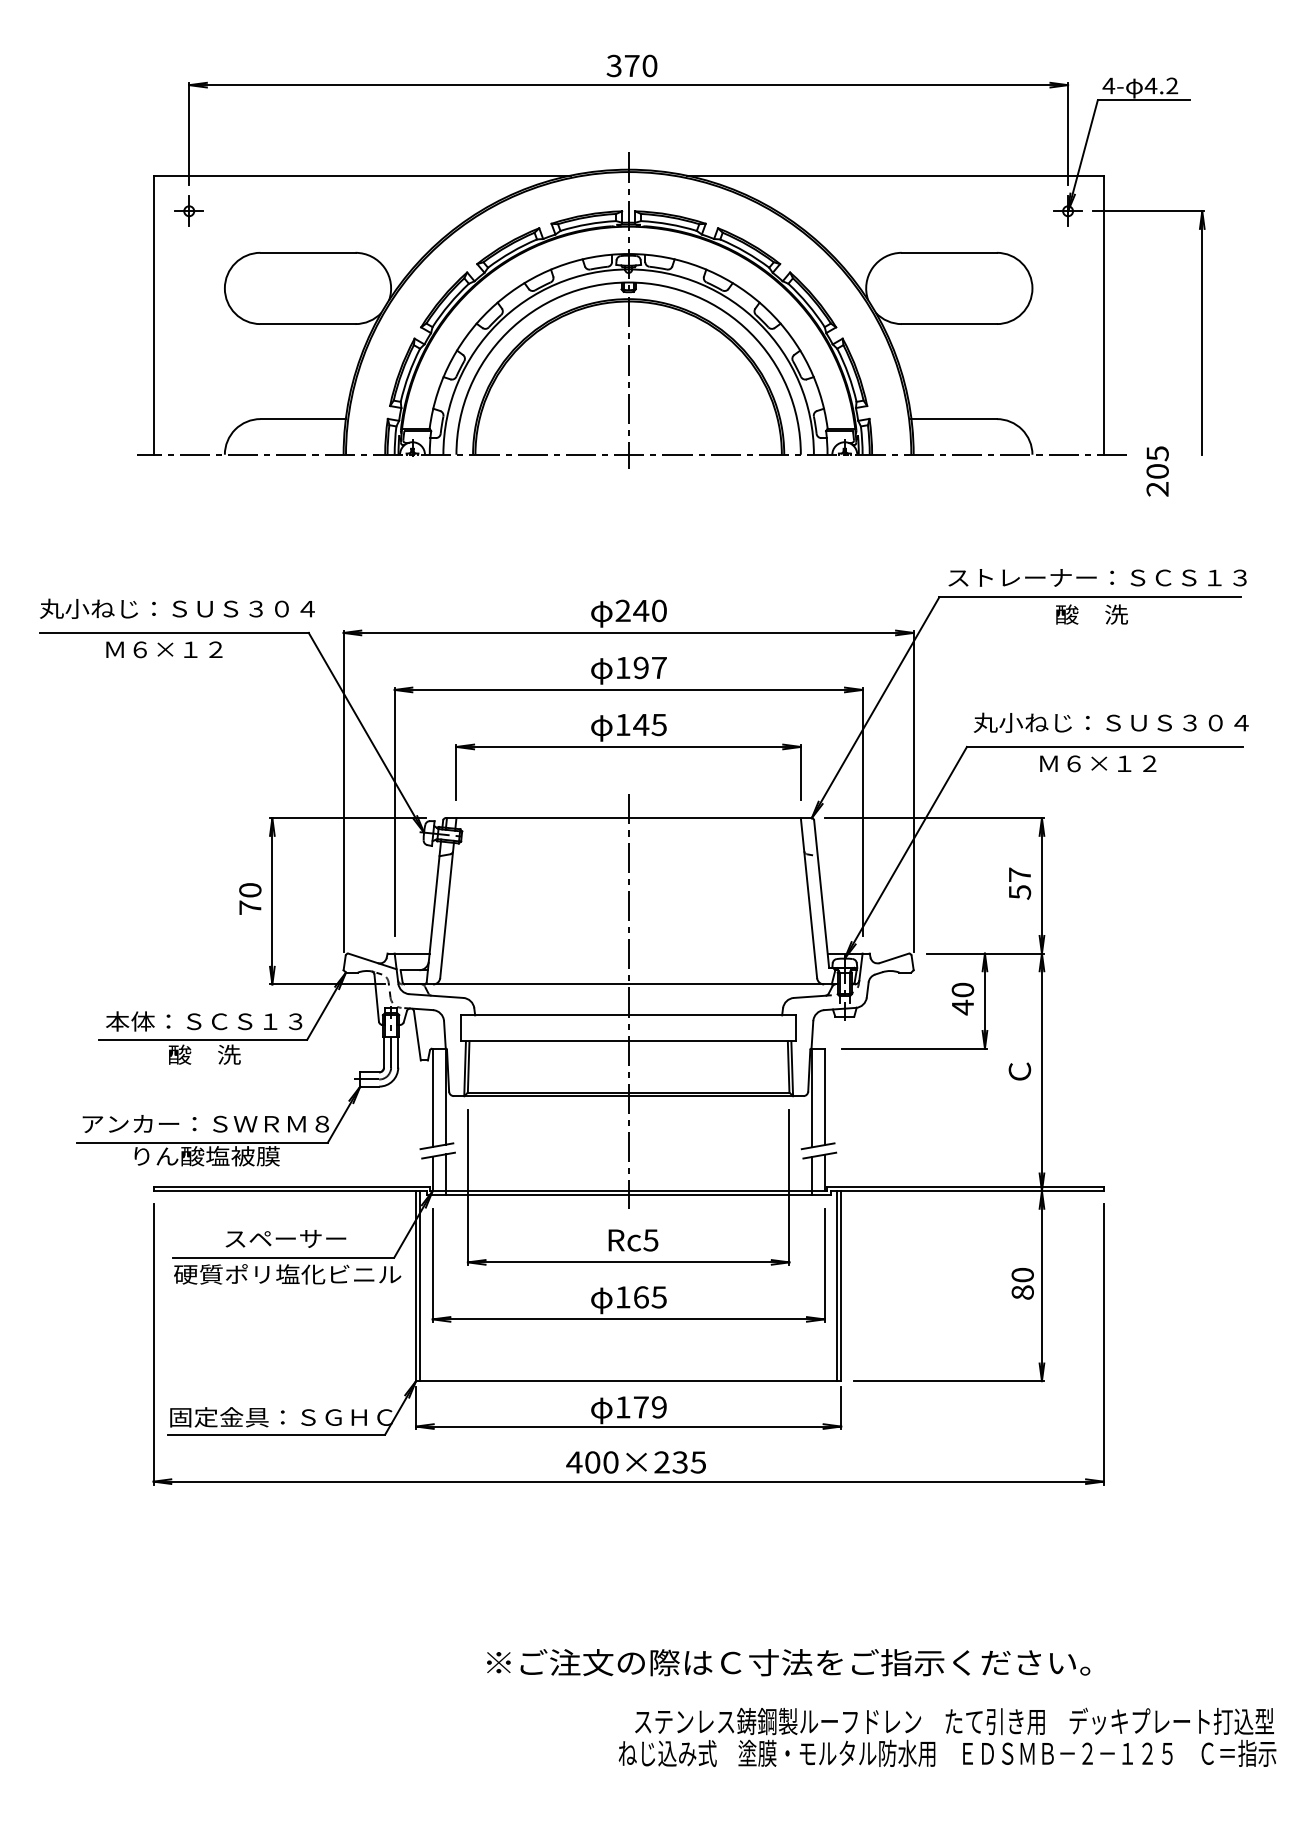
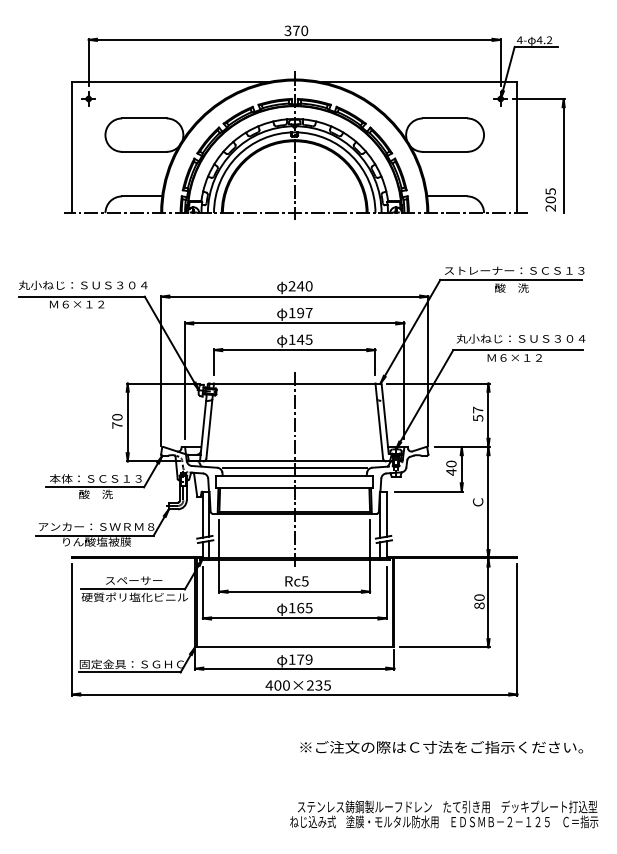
text: (1157, 470) -> (550, 199), moved
line: (628, 997) -> (294, 467), added
text: (788, 1662) -> (441, 747), moved

